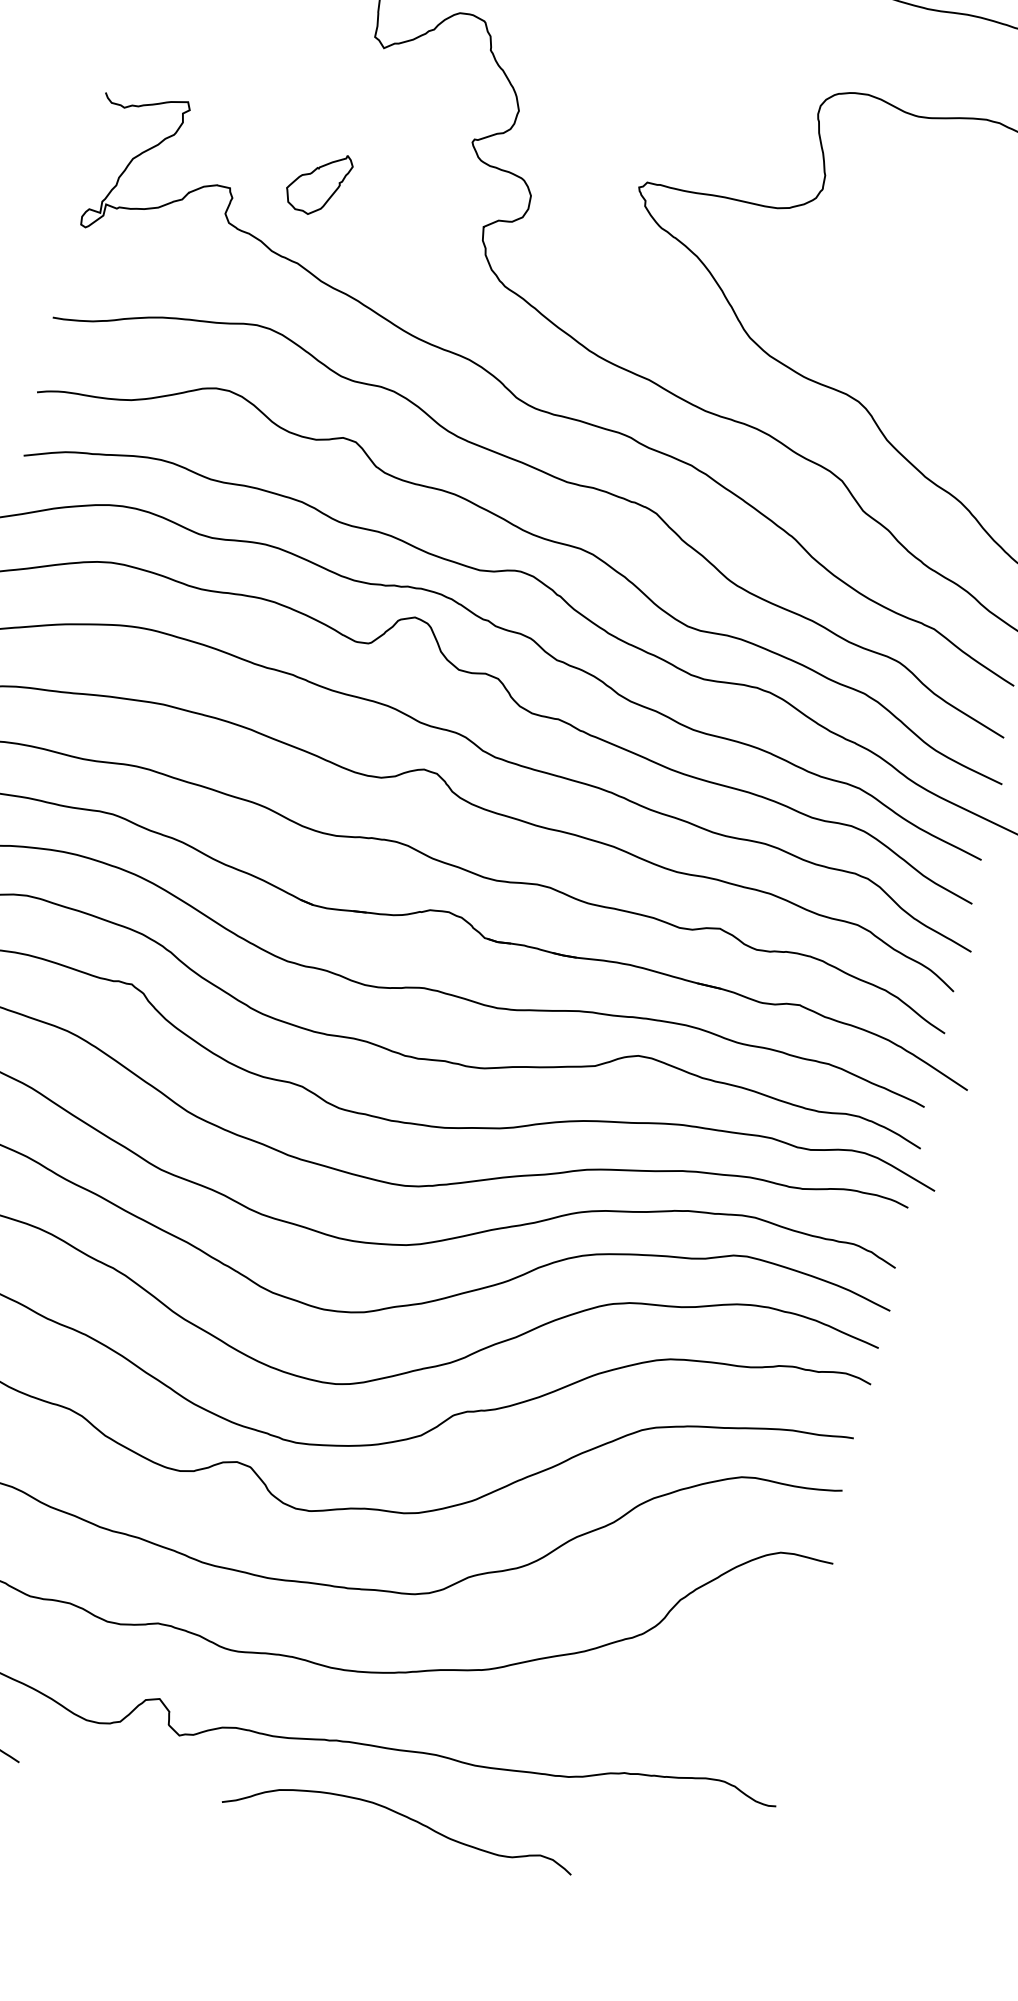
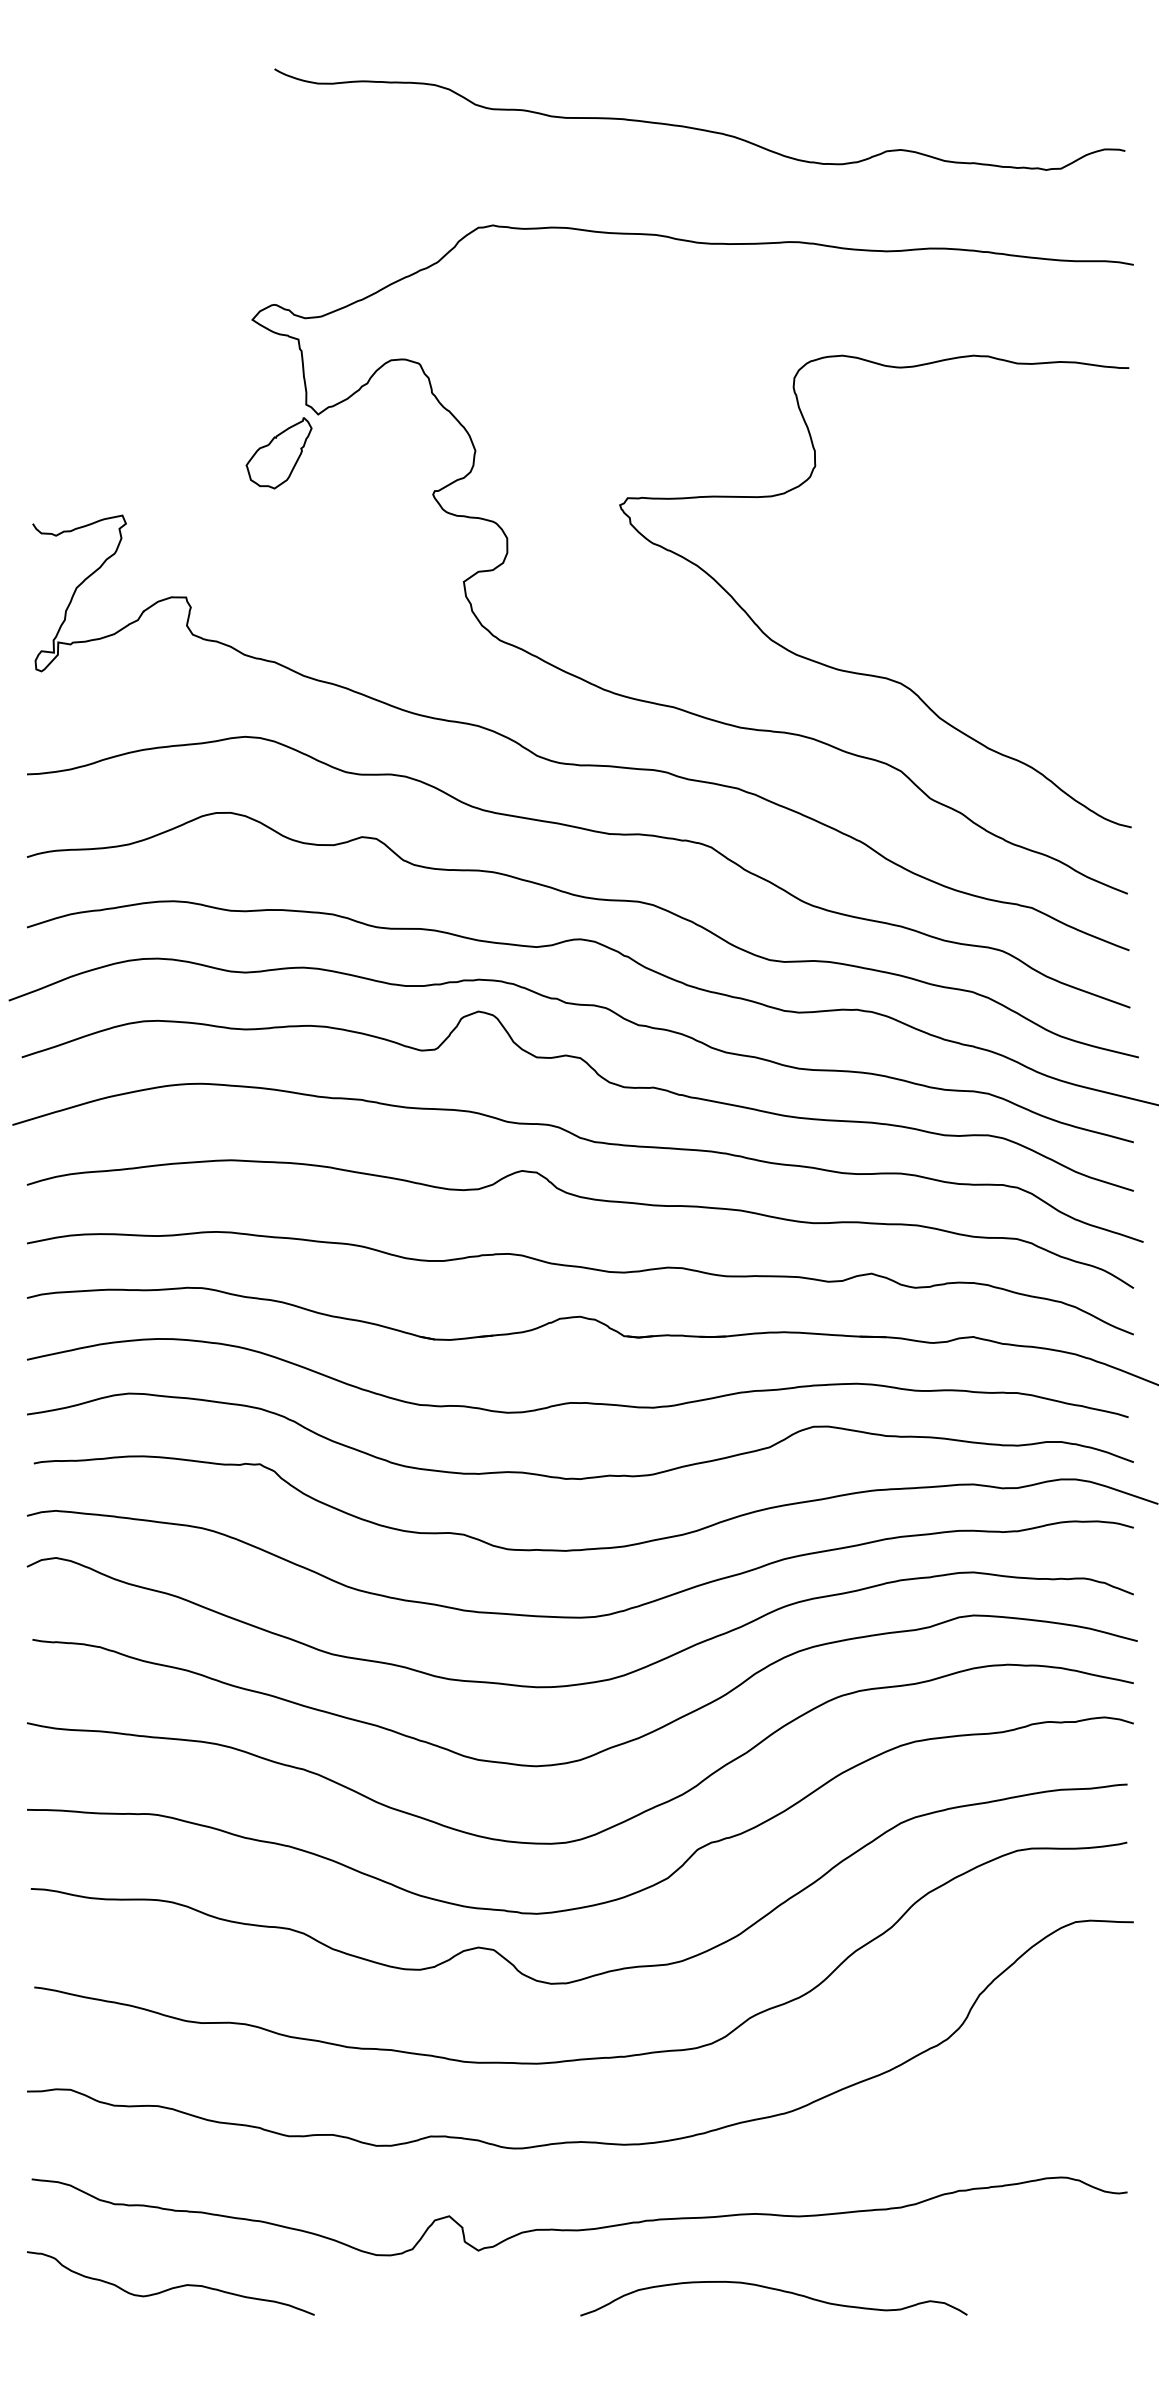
part: (318, 183) -> (278, 453), moved
curve: (402, 1816) -> (775, 2290), moved

